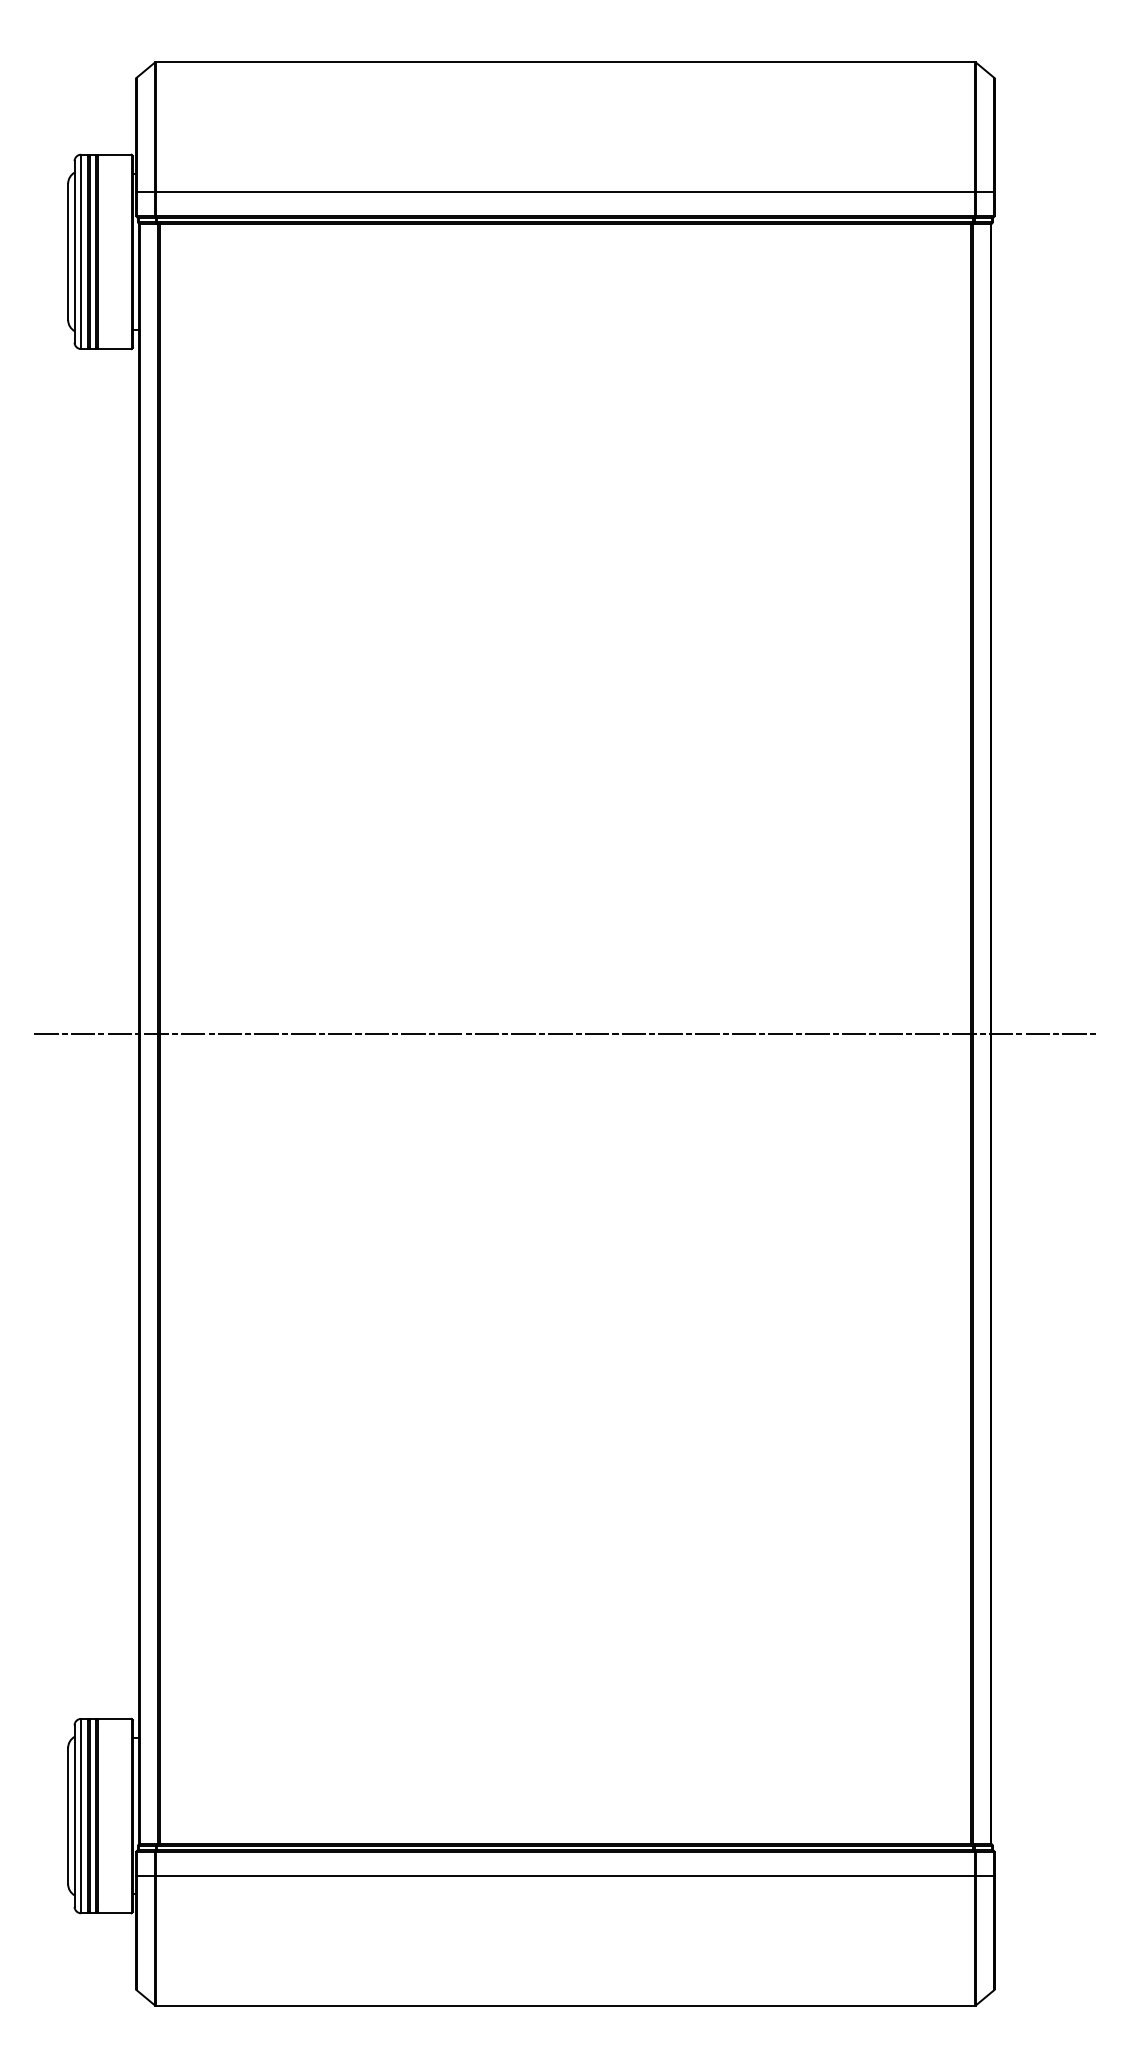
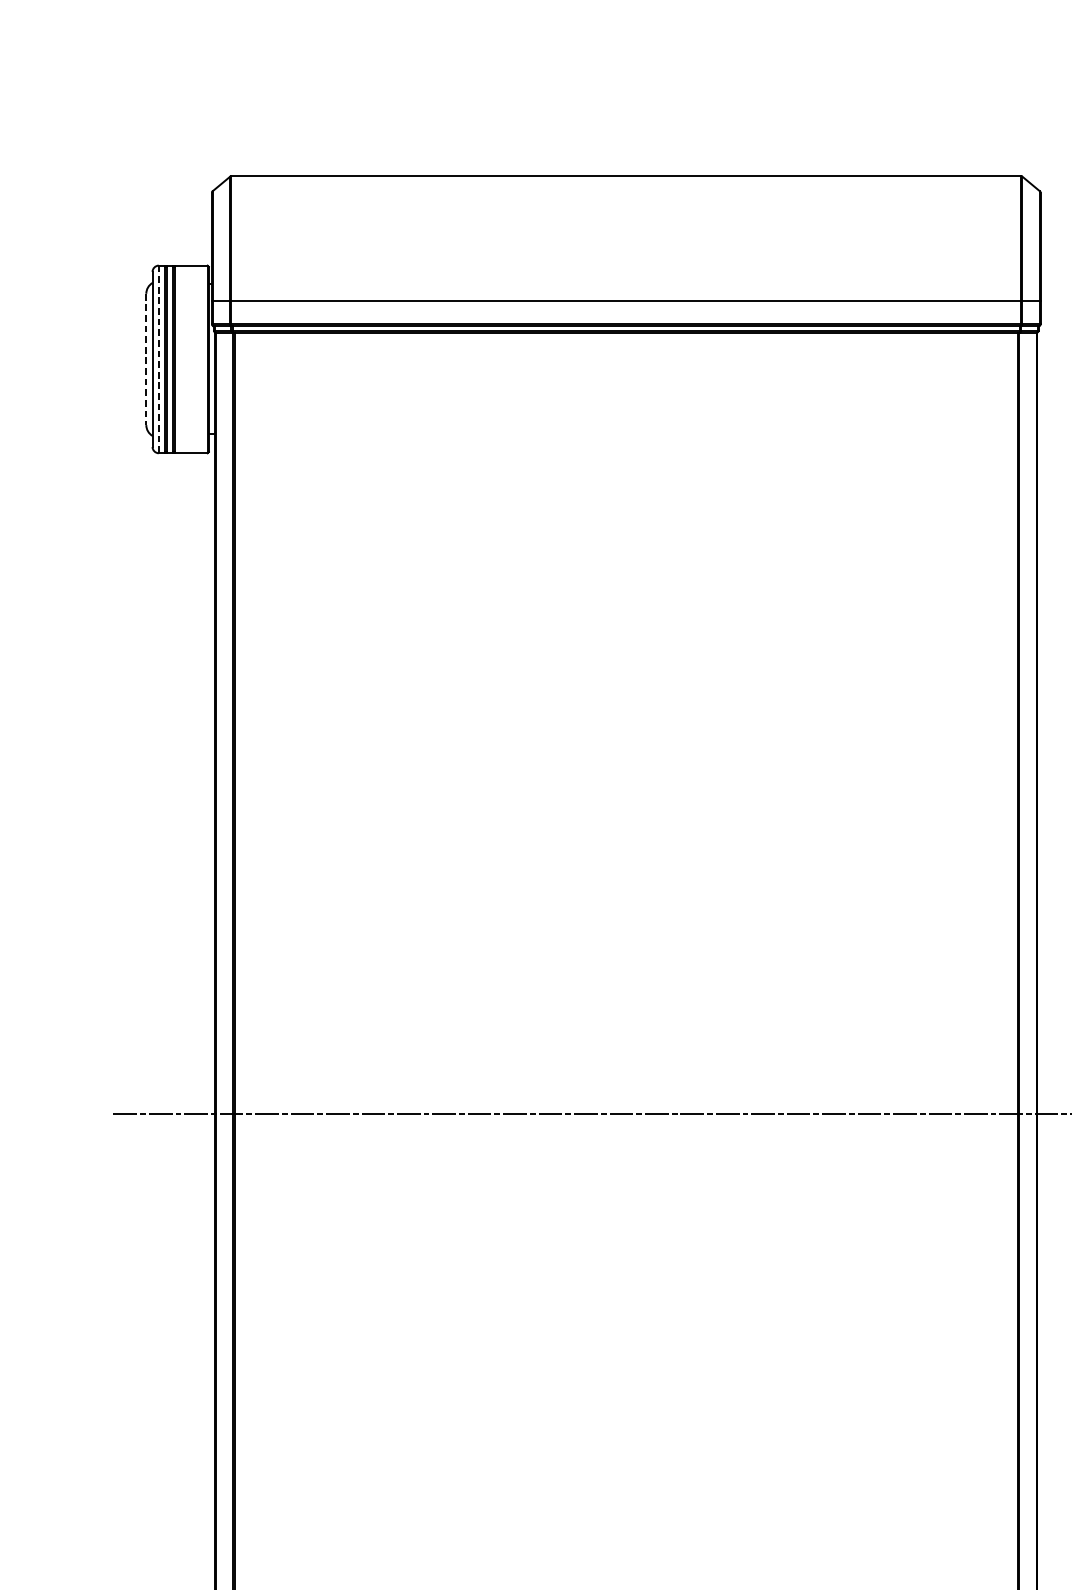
line: (68, 252) -> (146, 360), solid -> dashed
line: (81, 252) -> (159, 360), solid -> dashed

